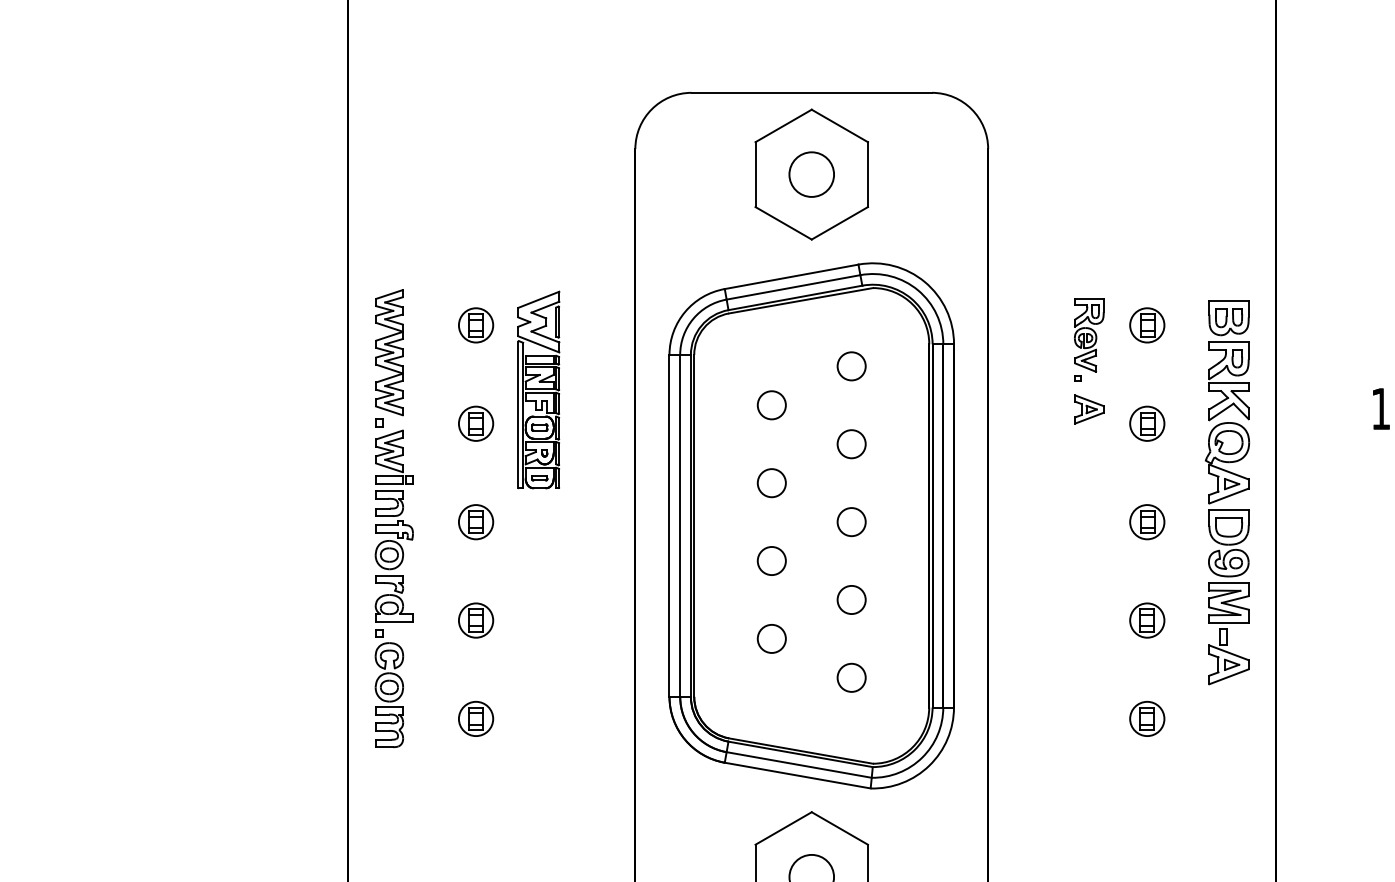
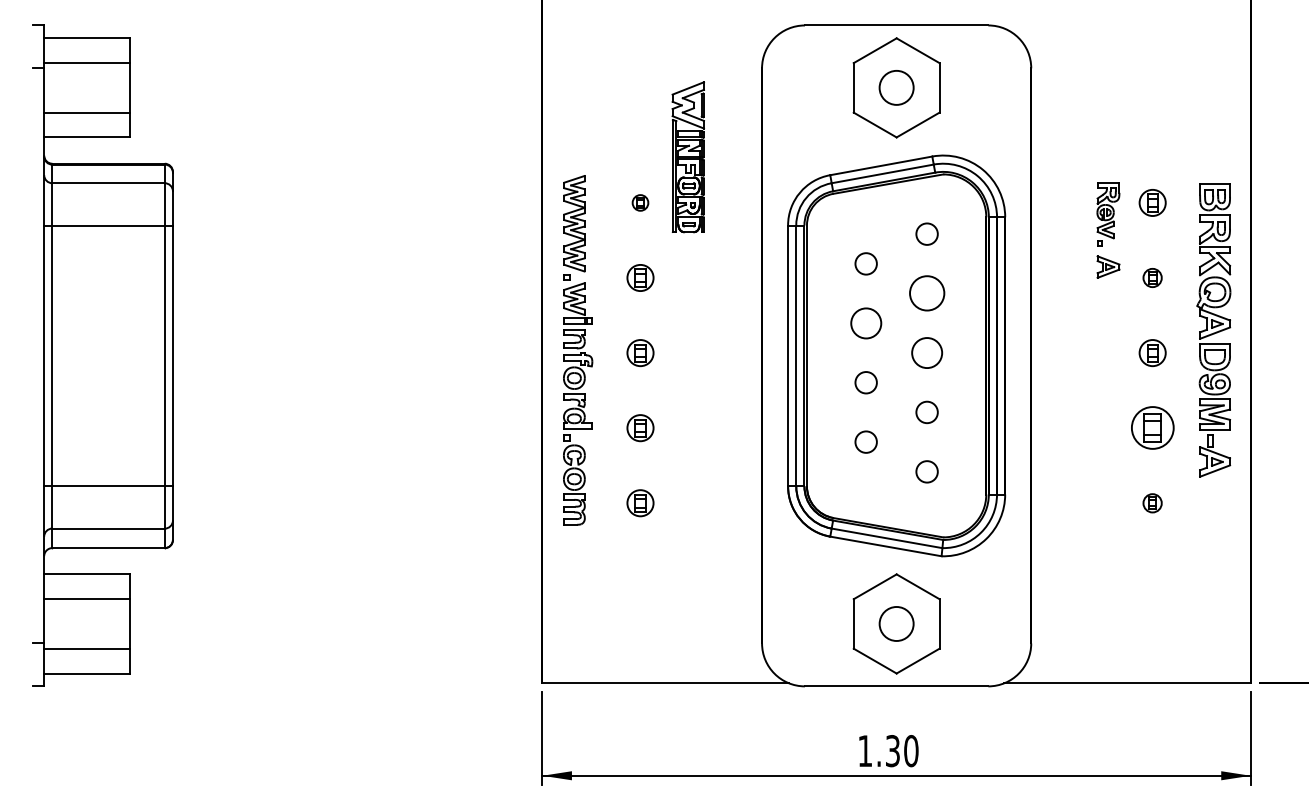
part: (476, 324) -> (640, 202), size x0.6
part: (537, 390) -> (687, 157), moved
part: (1147, 423) -> (1152, 277), size x0.7
circle: (850, 444) -> (926, 293), size x1.6
circle: (770, 482) -> (865, 322), size x1.4
circle: (850, 521) -> (926, 352), size x1.4
part: (1147, 621) -> (1152, 428), size x1.6
part: (1147, 719) -> (1152, 503), size x0.7

